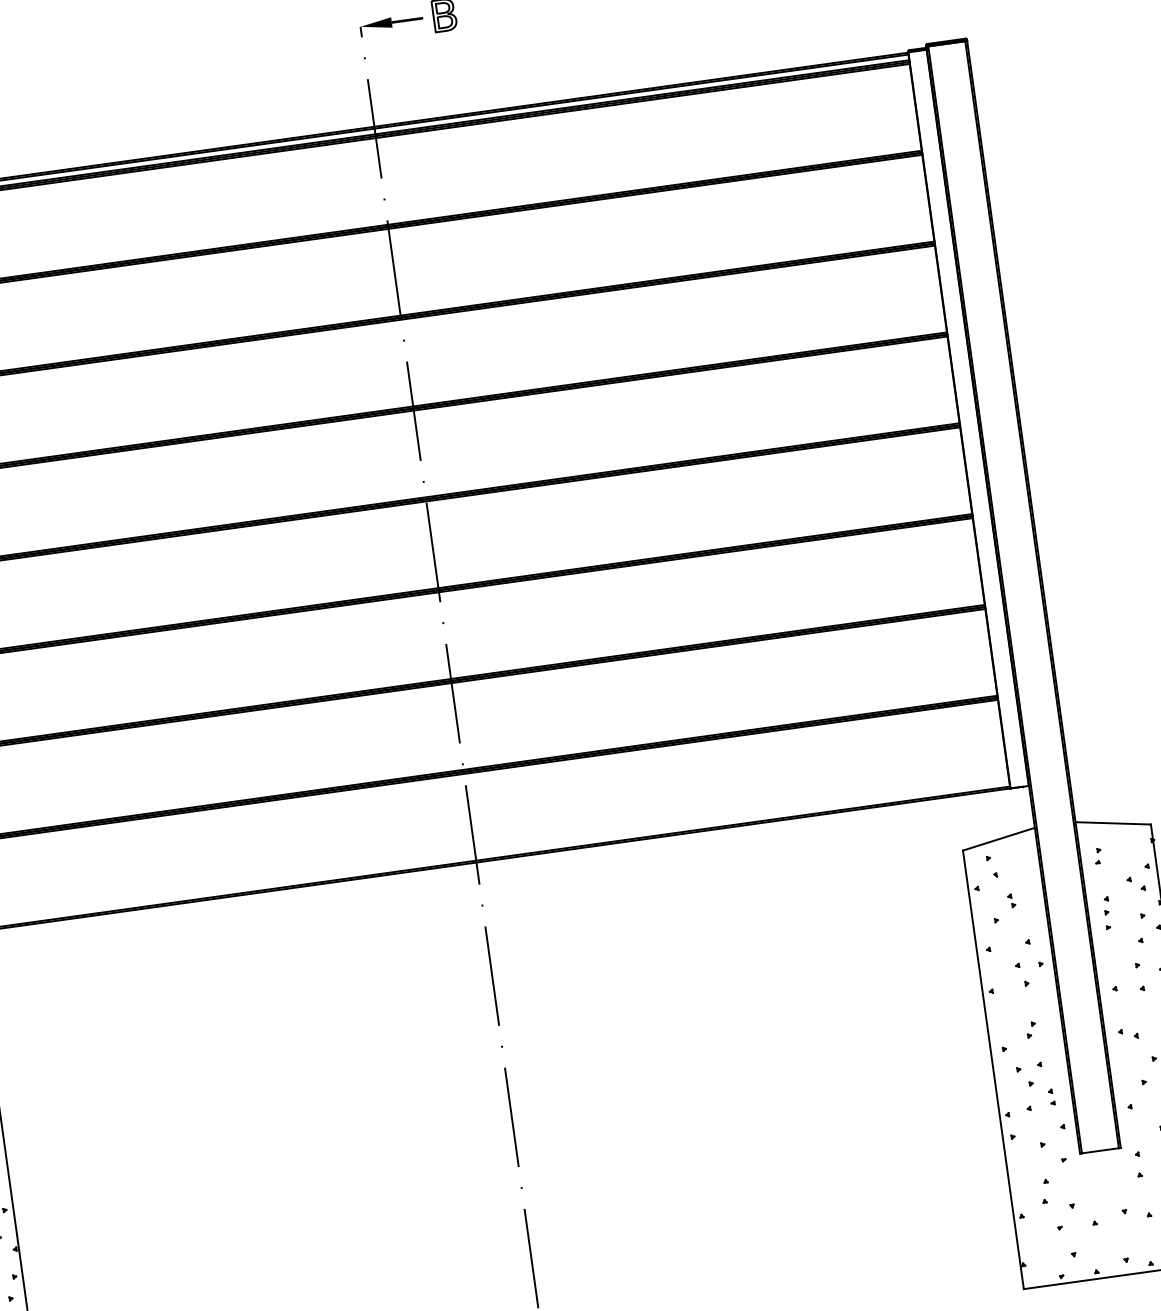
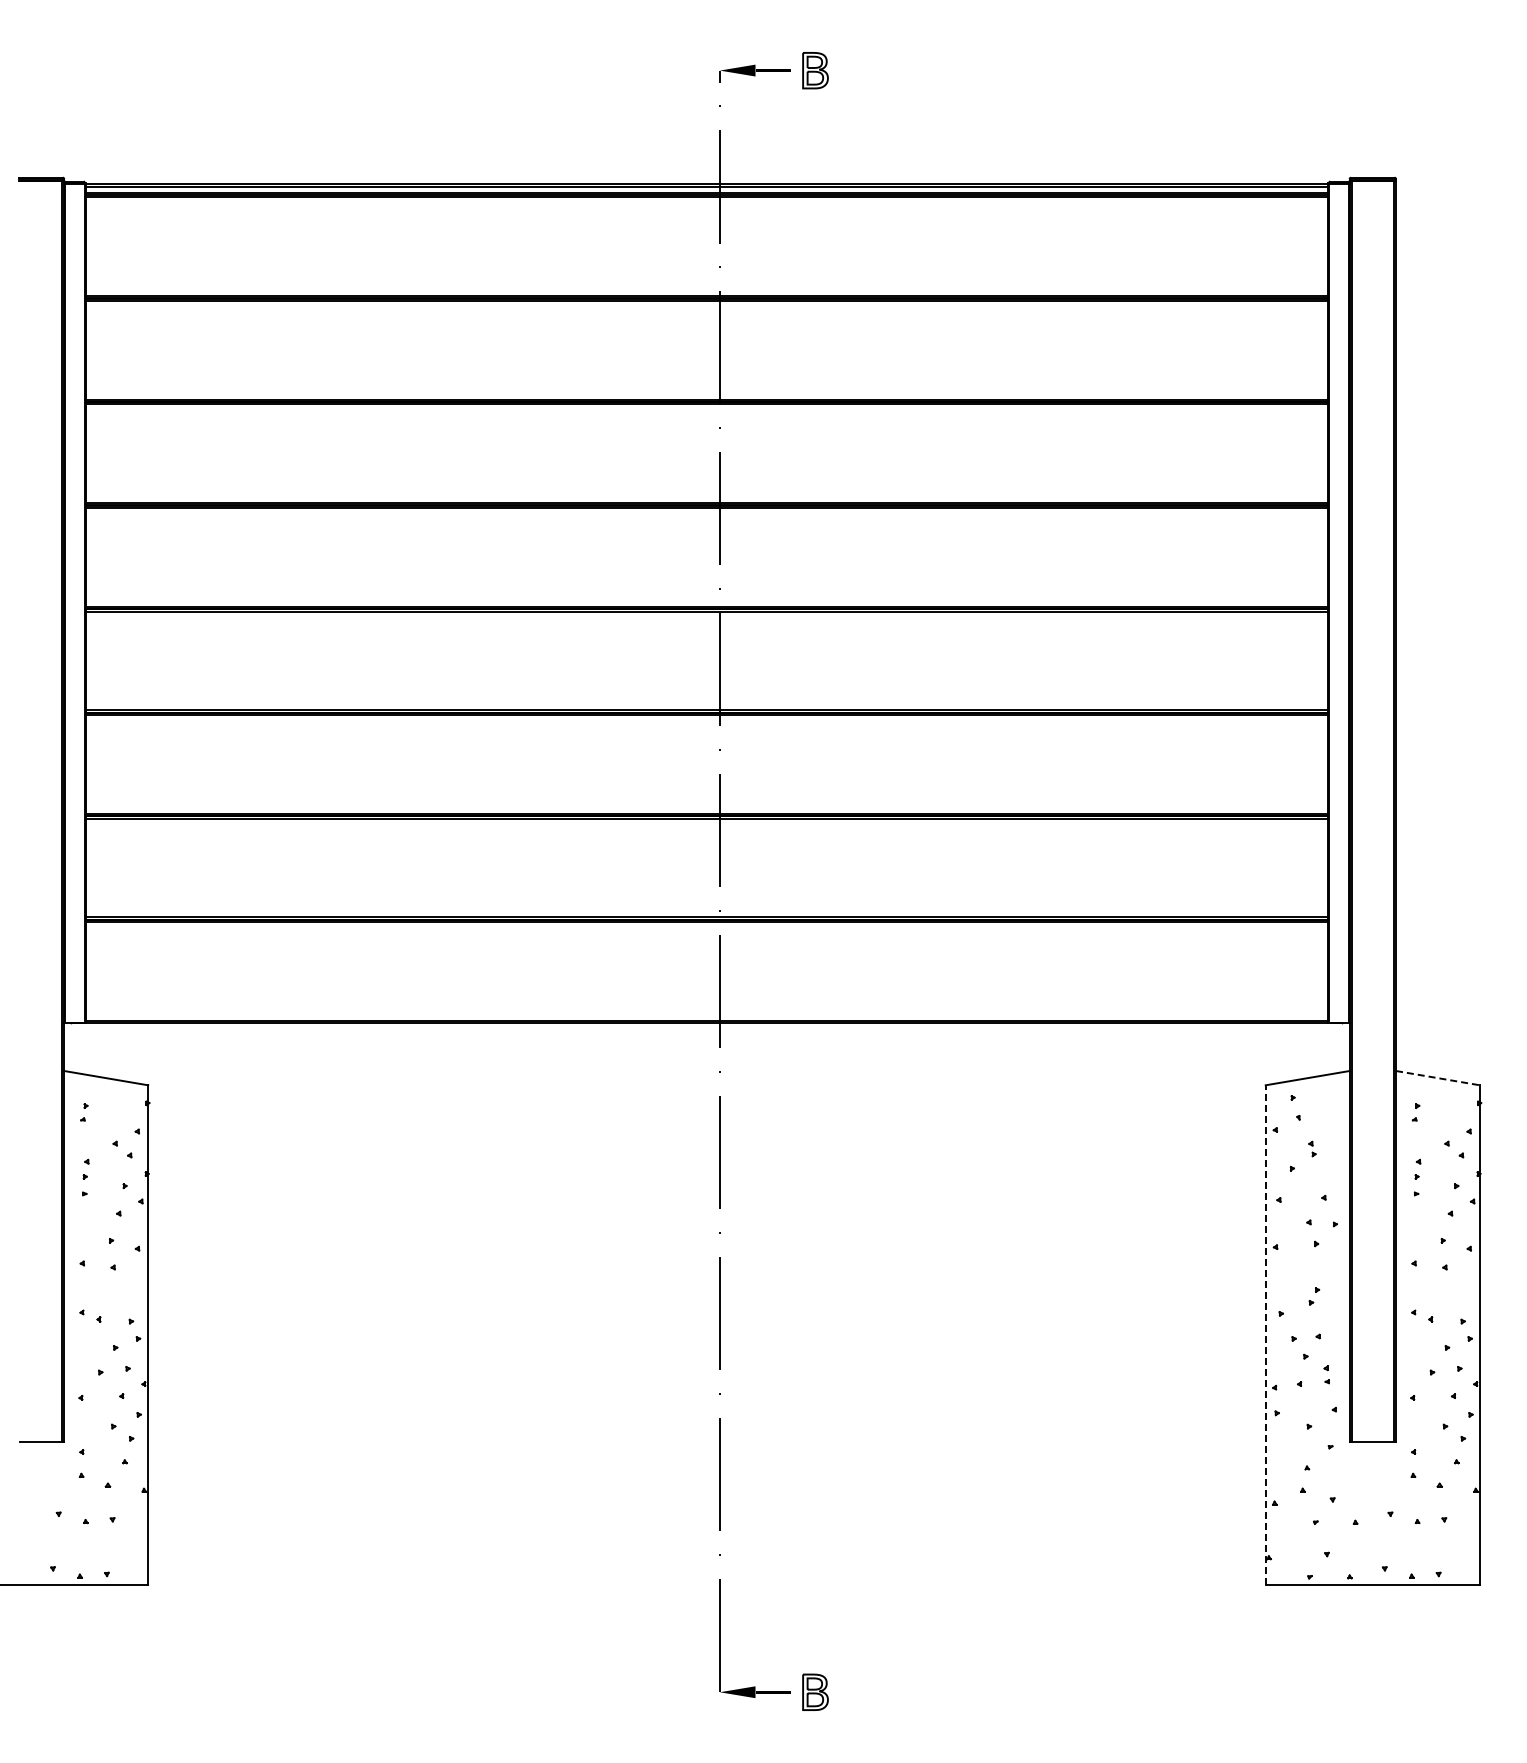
line: (1112, 823) -> (1437, 1078), solid -> dashed
line: (993, 1070) -> (1265, 1335), solid -> dashed

